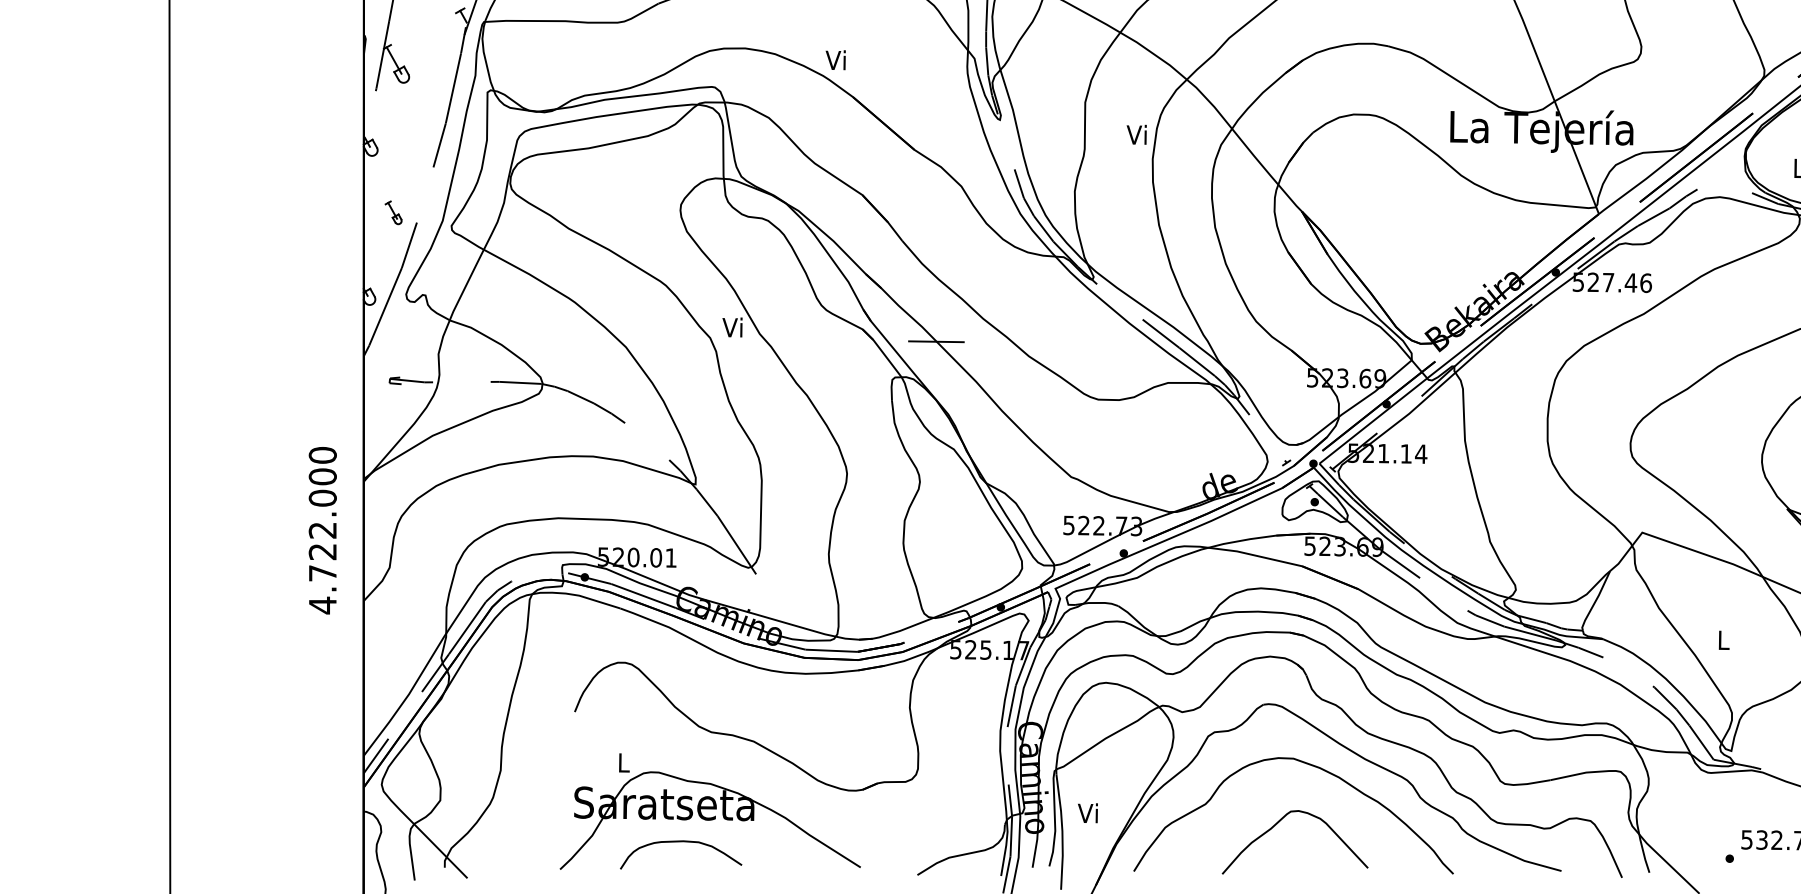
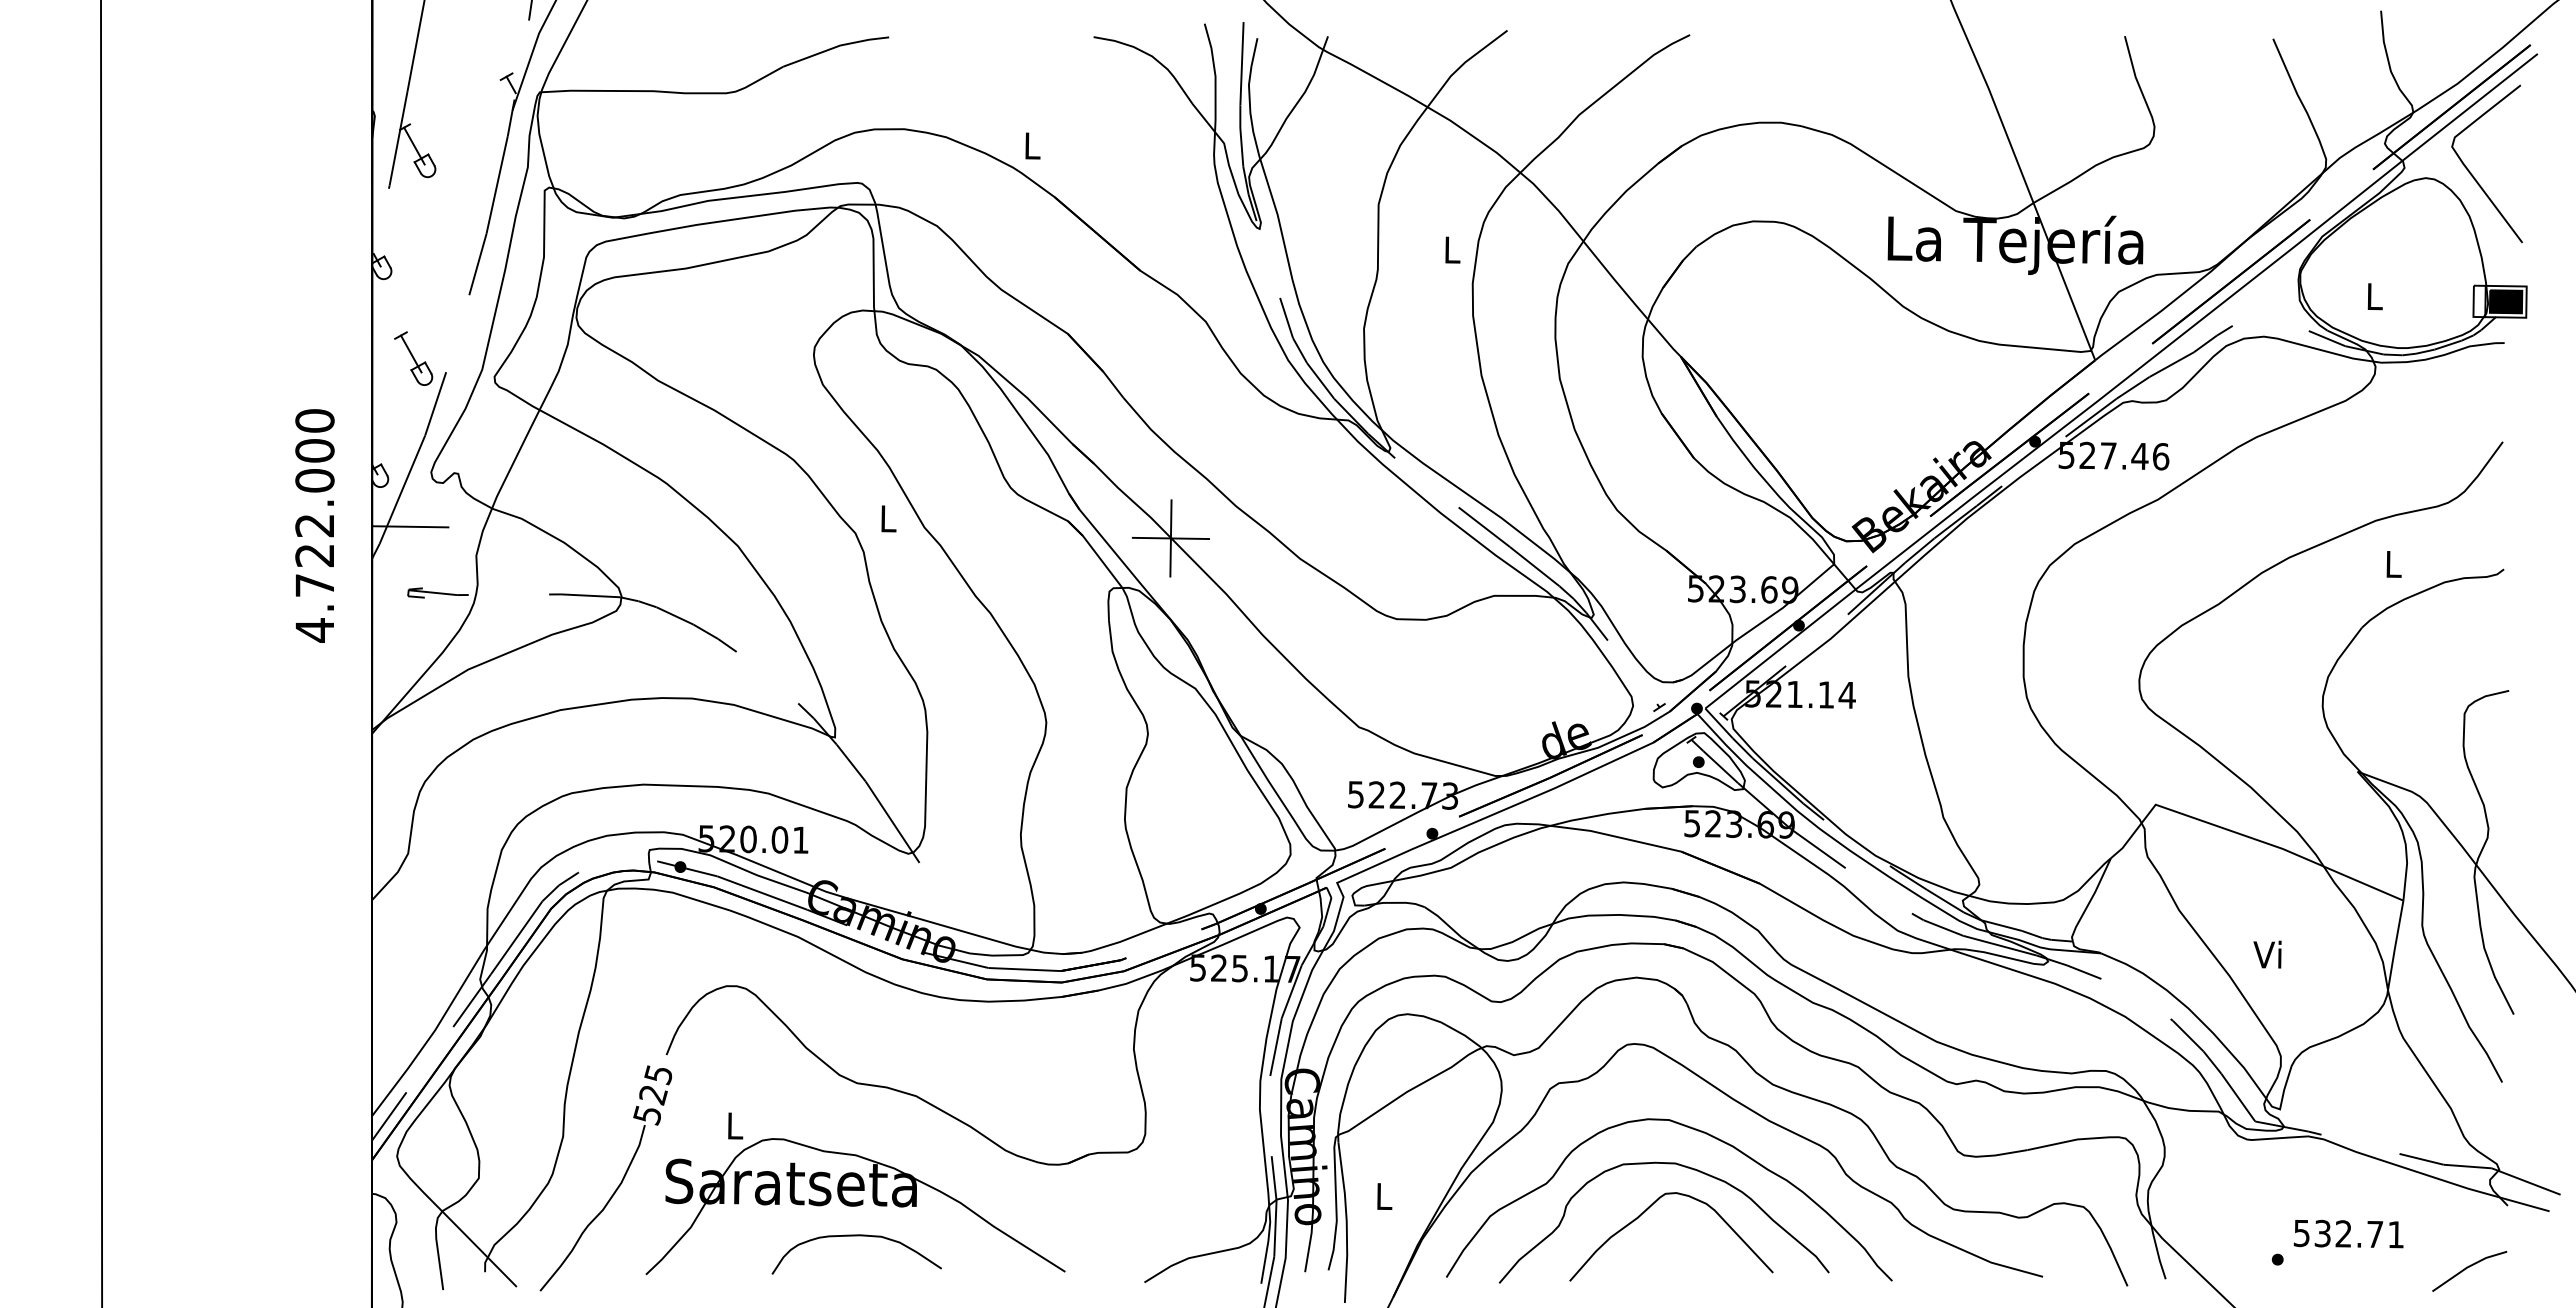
text: (835, 60) -> (1030, 145), Vi -> L
text: (1136, 134) -> (1450, 249), Vi -> L
part: (393, 212) -> (413, 358), size x1.67
text: (732, 327) -> (886, 518), Vi -> L
line: (391, 333) -> (410, 526), added
line: (936, 341) -> (1170, 538), added
text: (322, 530) -> (314, 525), moved
text: (1722, 640) -> (2267, 954), L -> Vi
curve: (1291, 790) -> (1666, 1164), added
part: (539, 806) -> (617, 1186), added
text: (1088, 813) -> (1382, 1196), Vi -> L
curve: (680, 842) -> (856, 1236), moved

